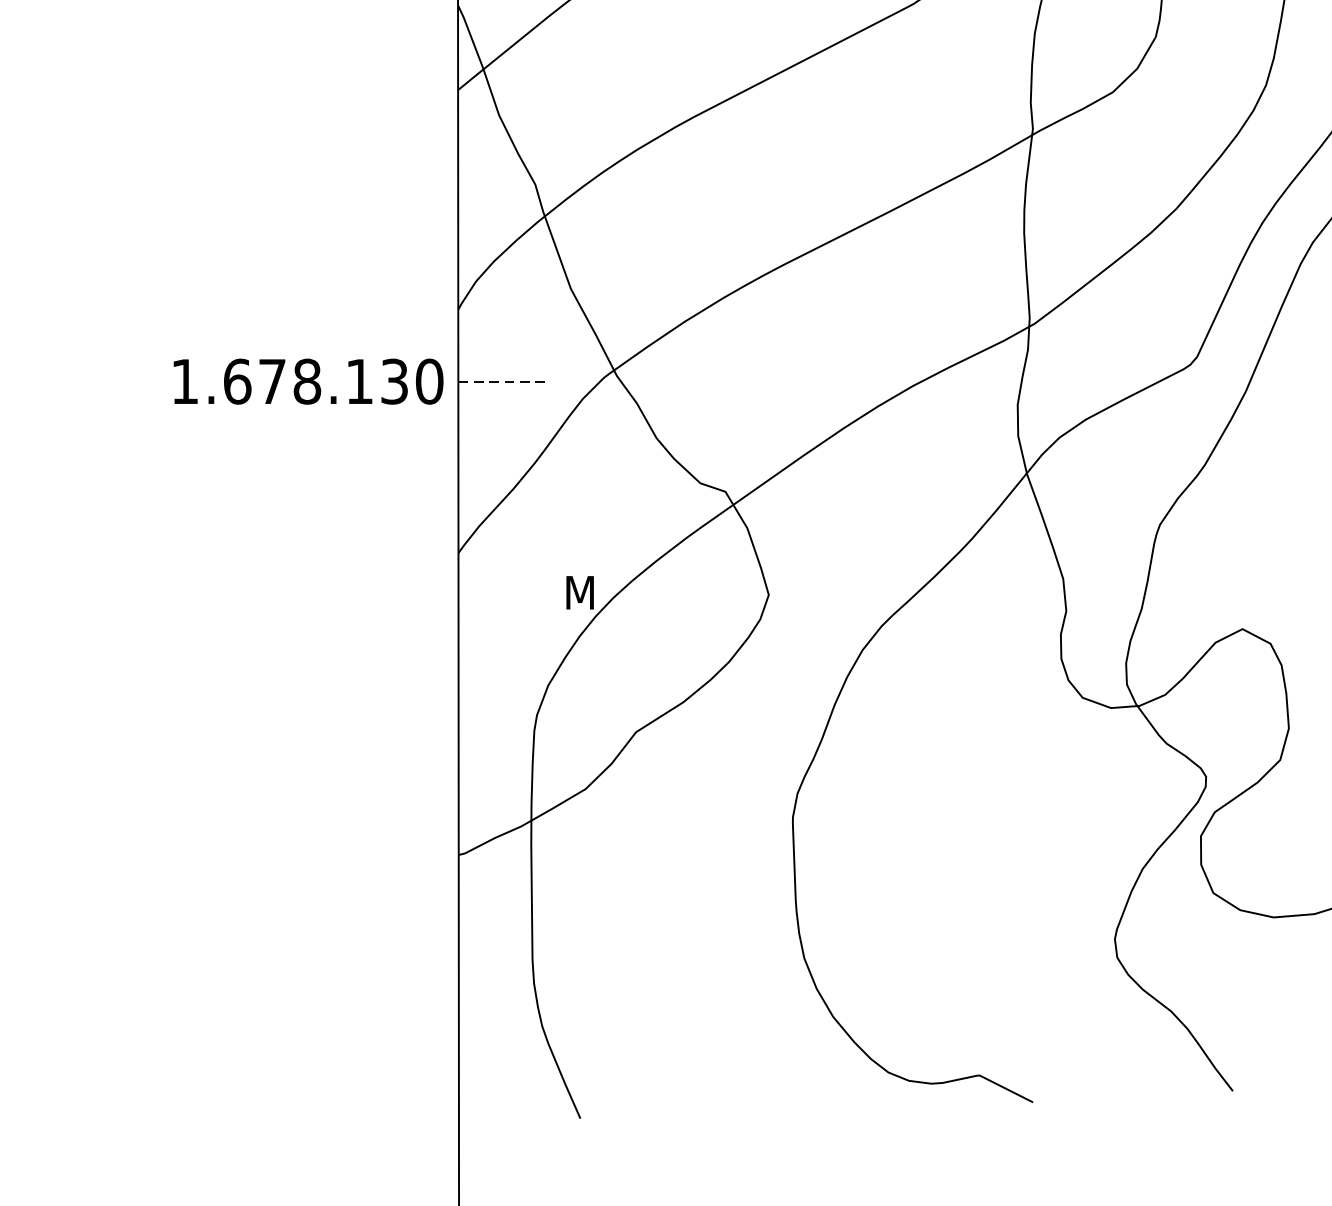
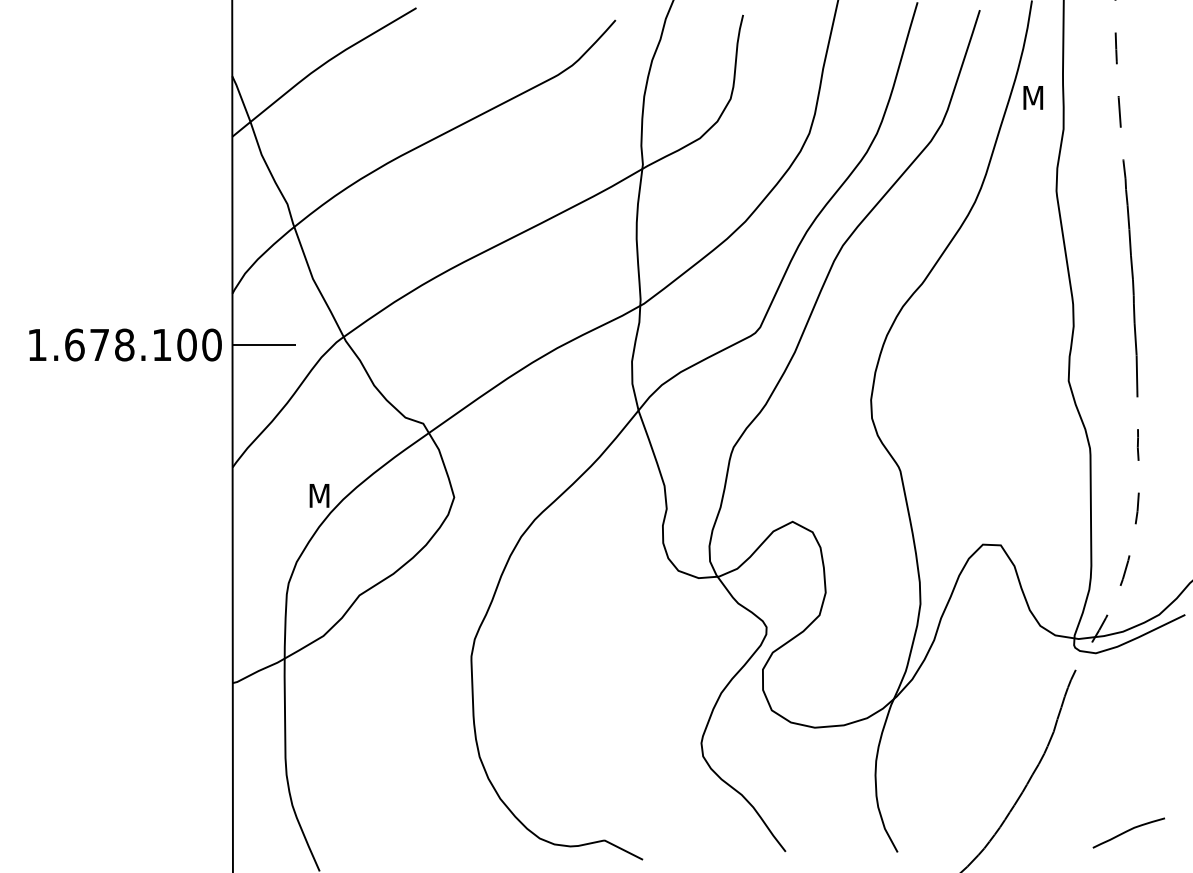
text: (393, 380) -> (186, 344), 1.678.130 -> 1.678.100
line: (503, 382) -> (264, 345), dashed -> solid

